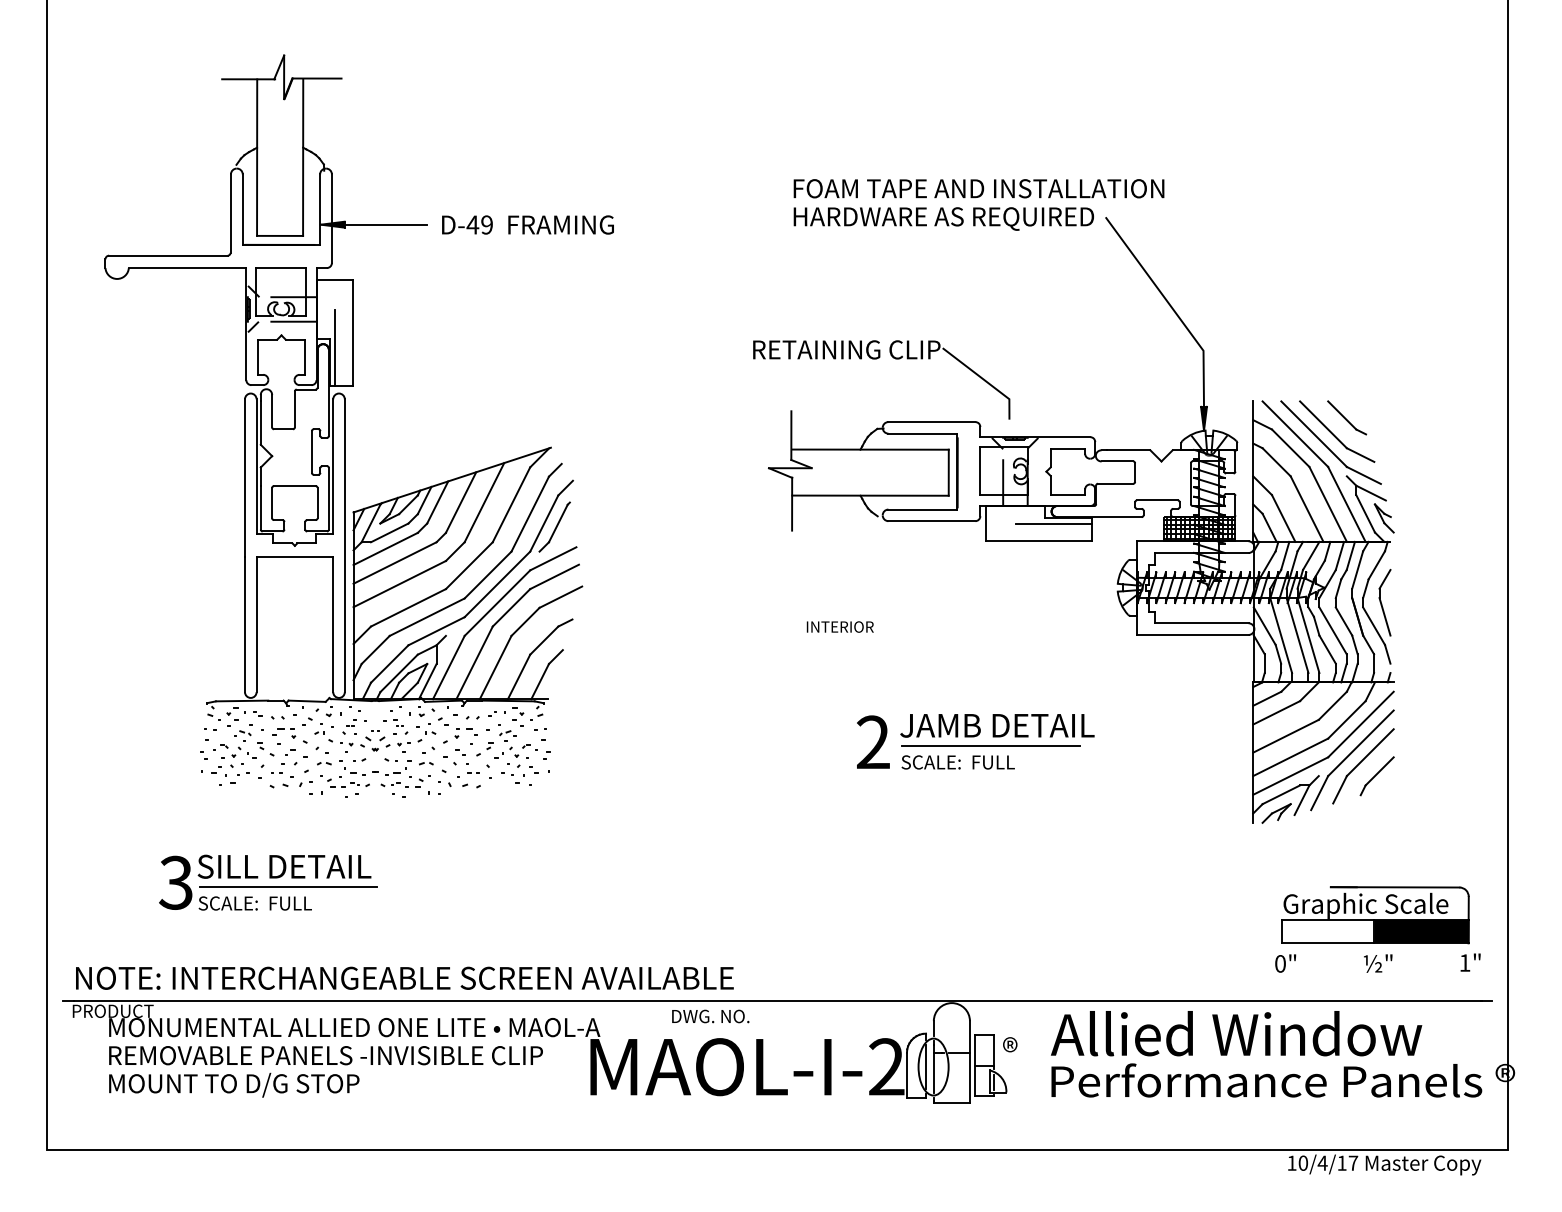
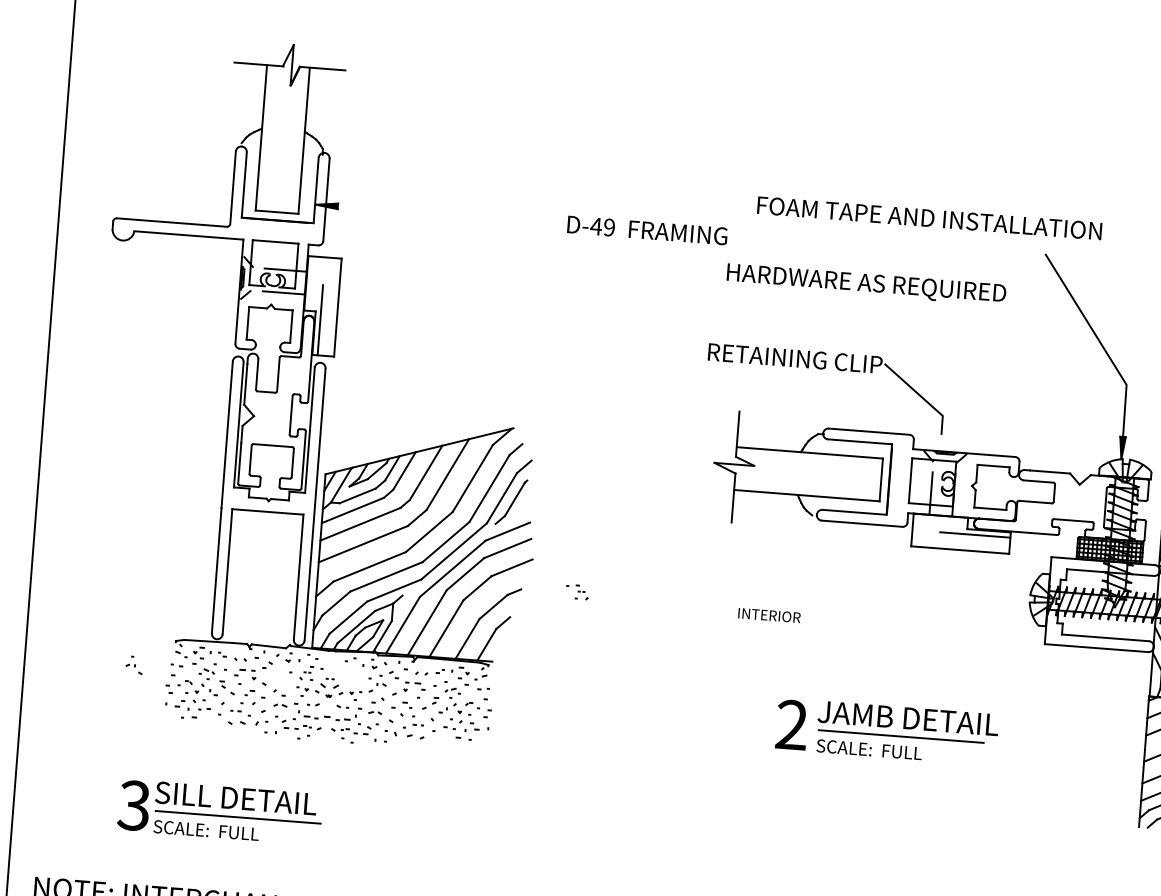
text: (943, 218) -> (866, 284), moved
line: (385, 224) -> (375, 209), removed
text: (527, 224) -> (647, 229), moved
part: (395, 726) -> (577, 591), moved
part: (323, 732) -> (134, 665), moved

